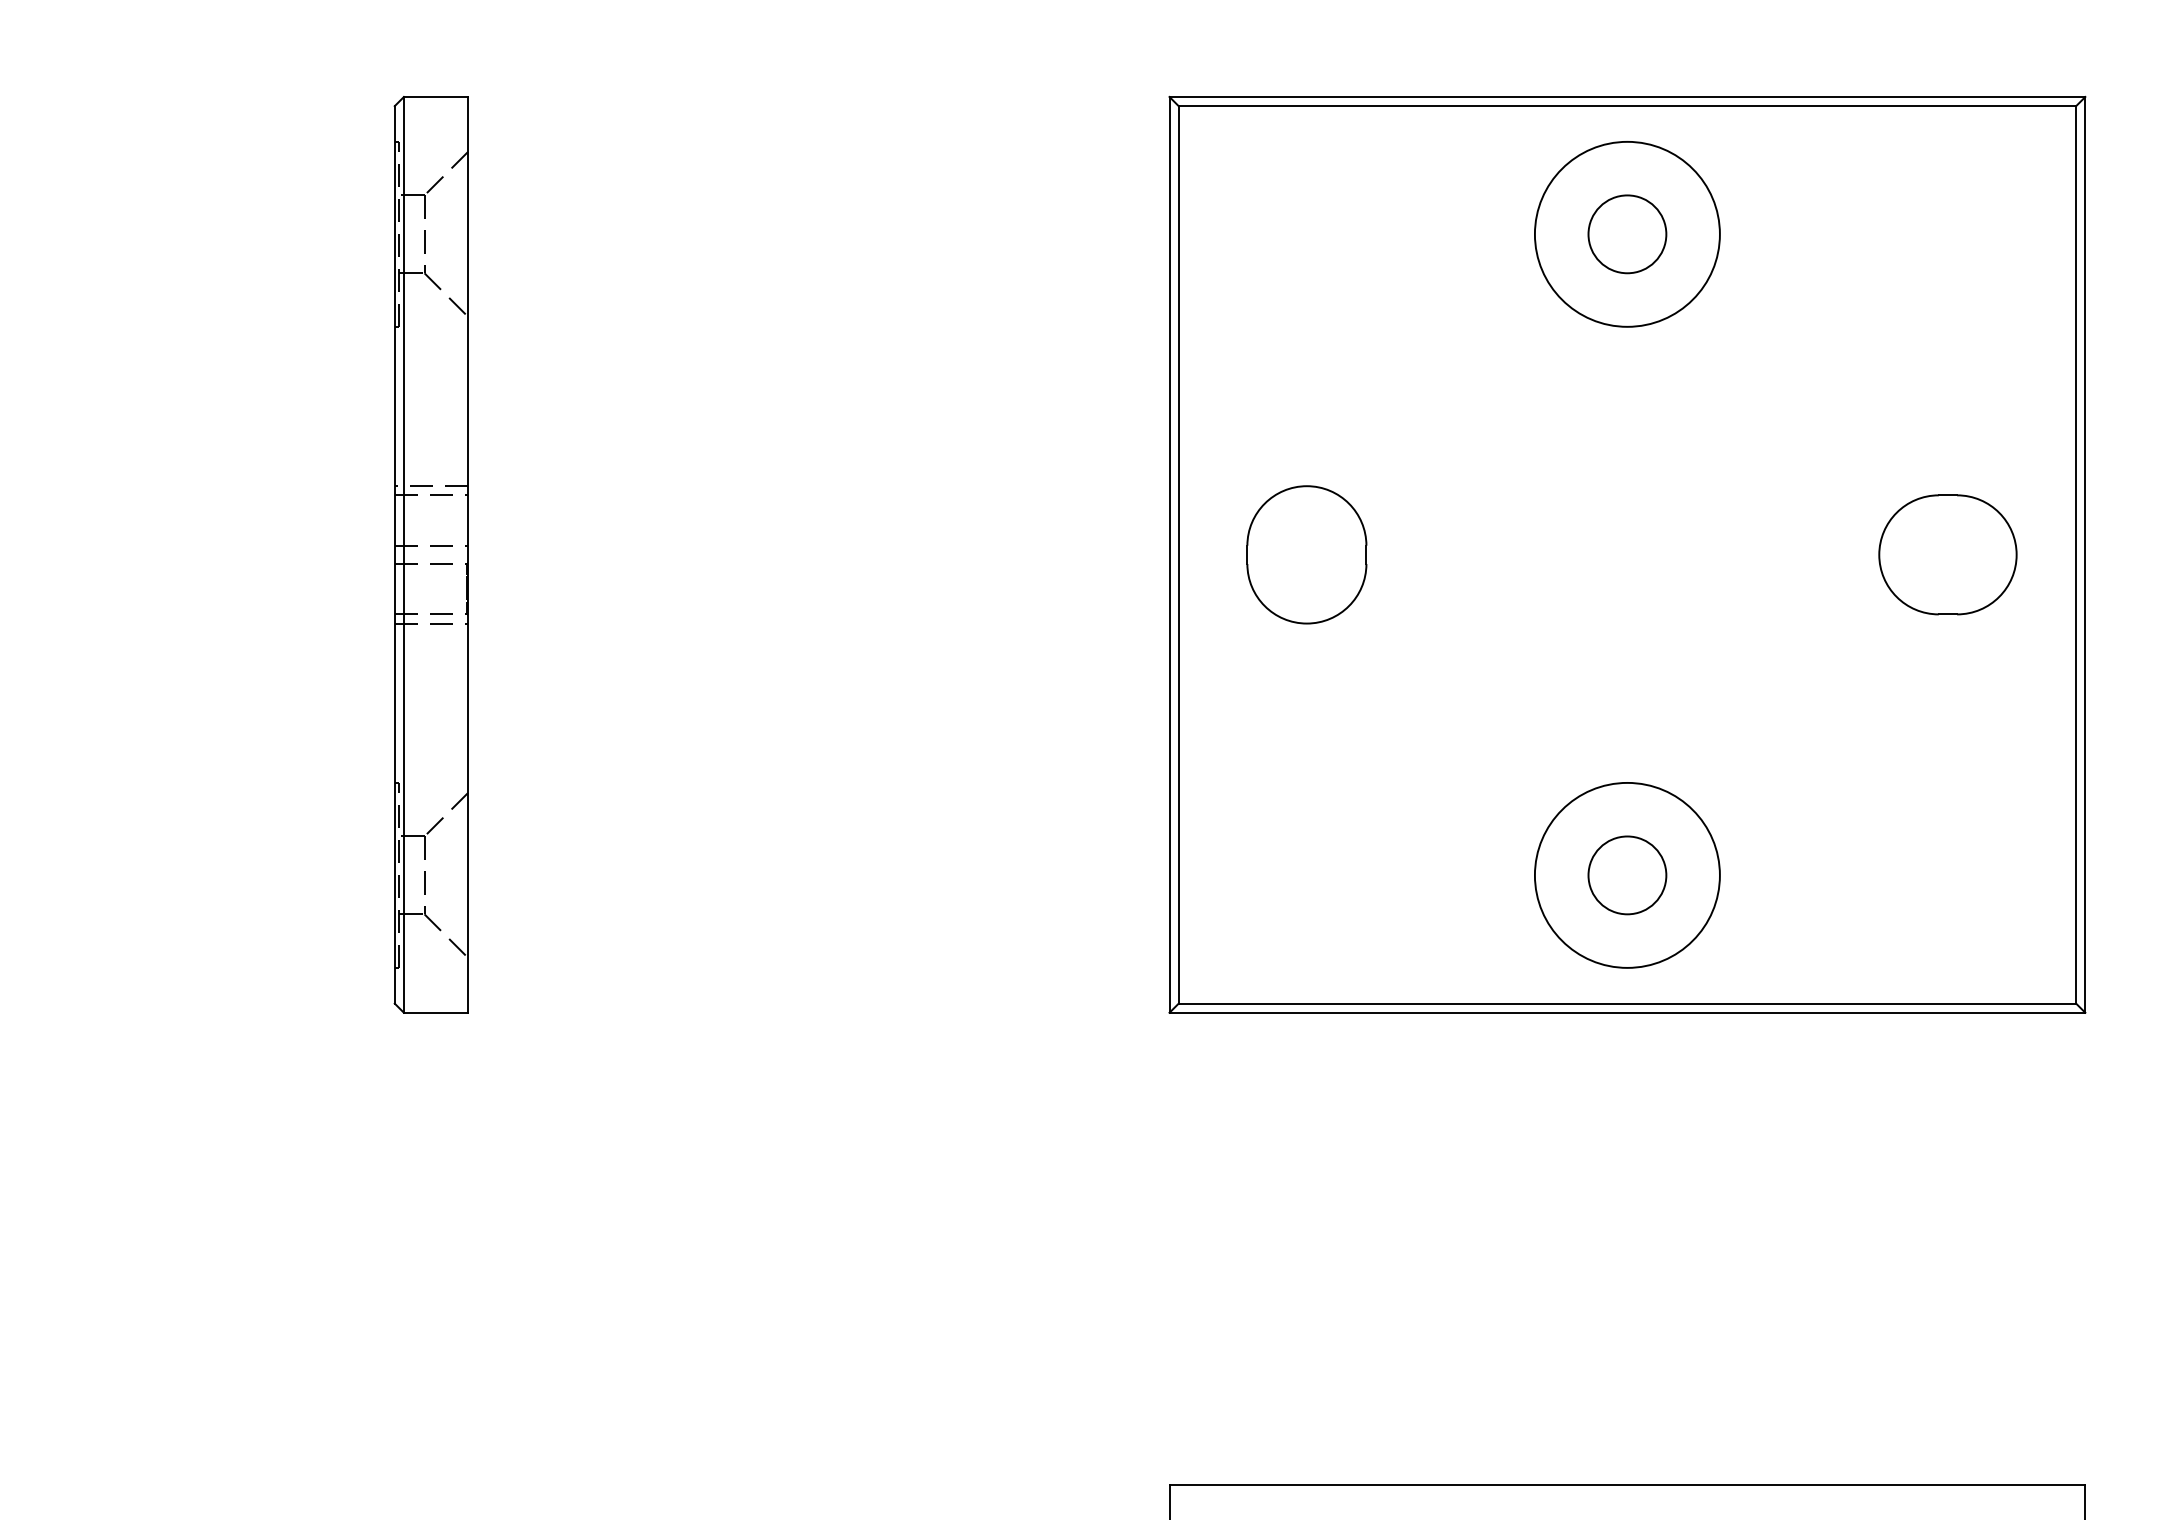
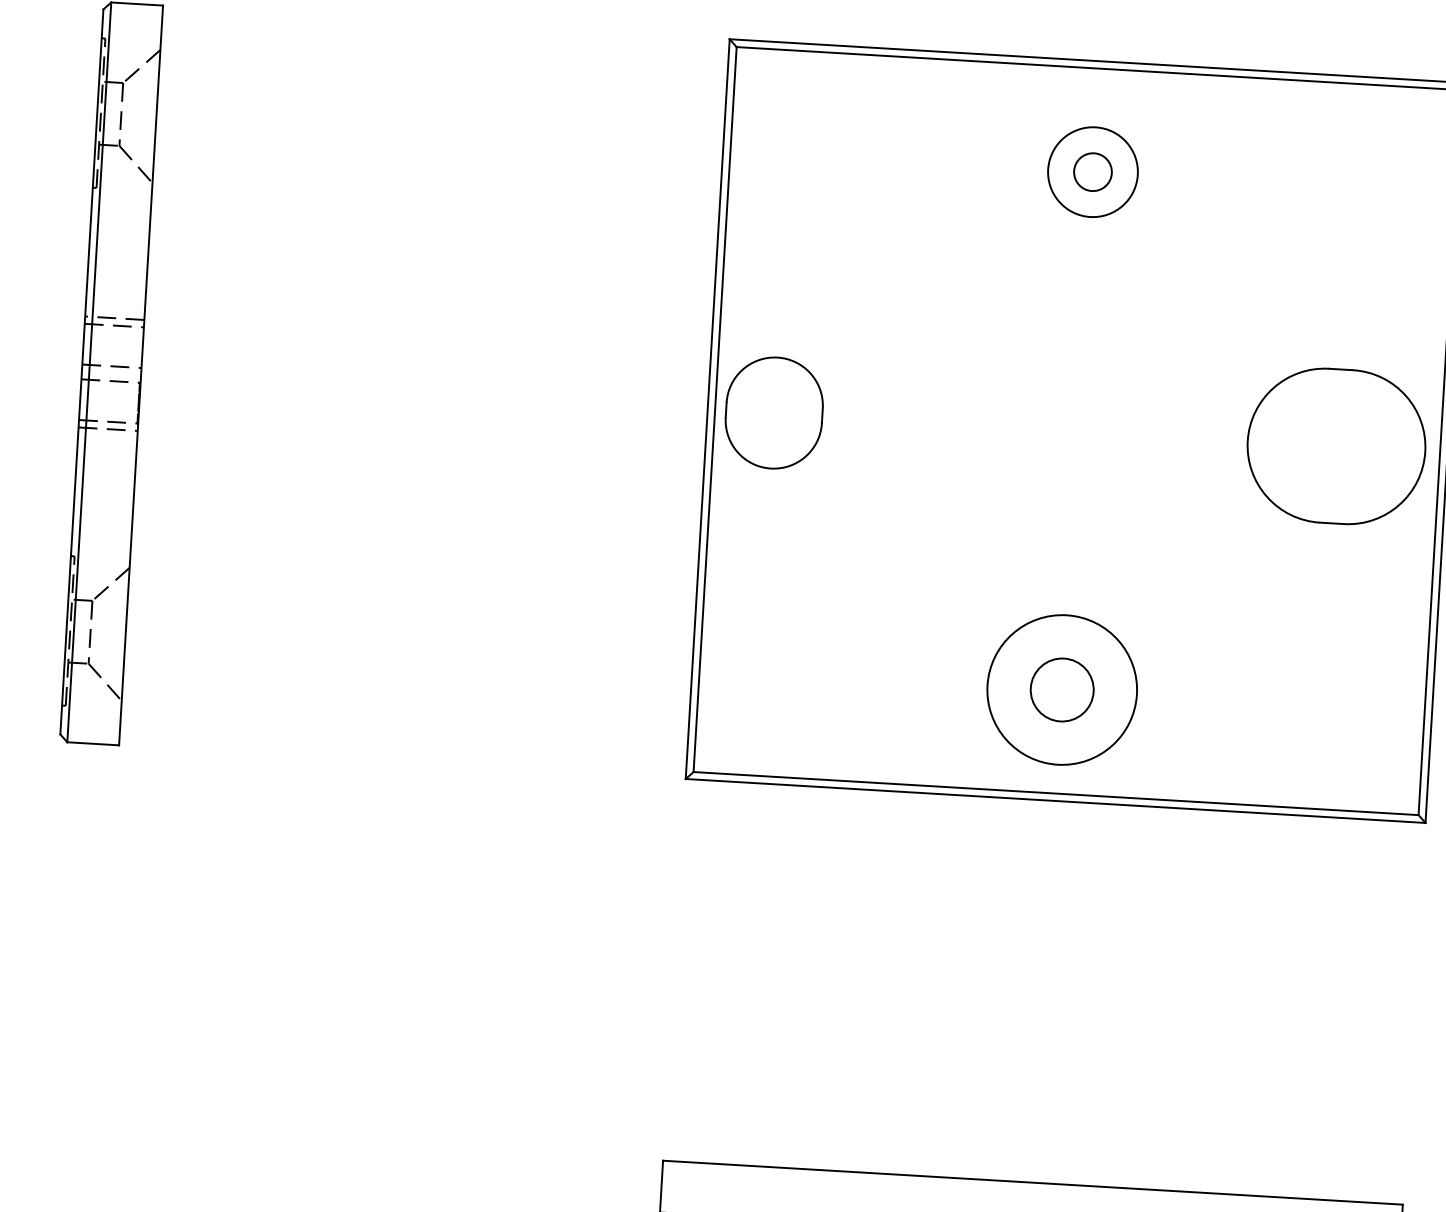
circle: (1626, 233) -> (1092, 171), size x0.6
circle: (1627, 234) -> (1093, 172), size x0.6
part: (1306, 554) -> (773, 412), moved
part: (1947, 554) -> (1336, 446), size x1.6

